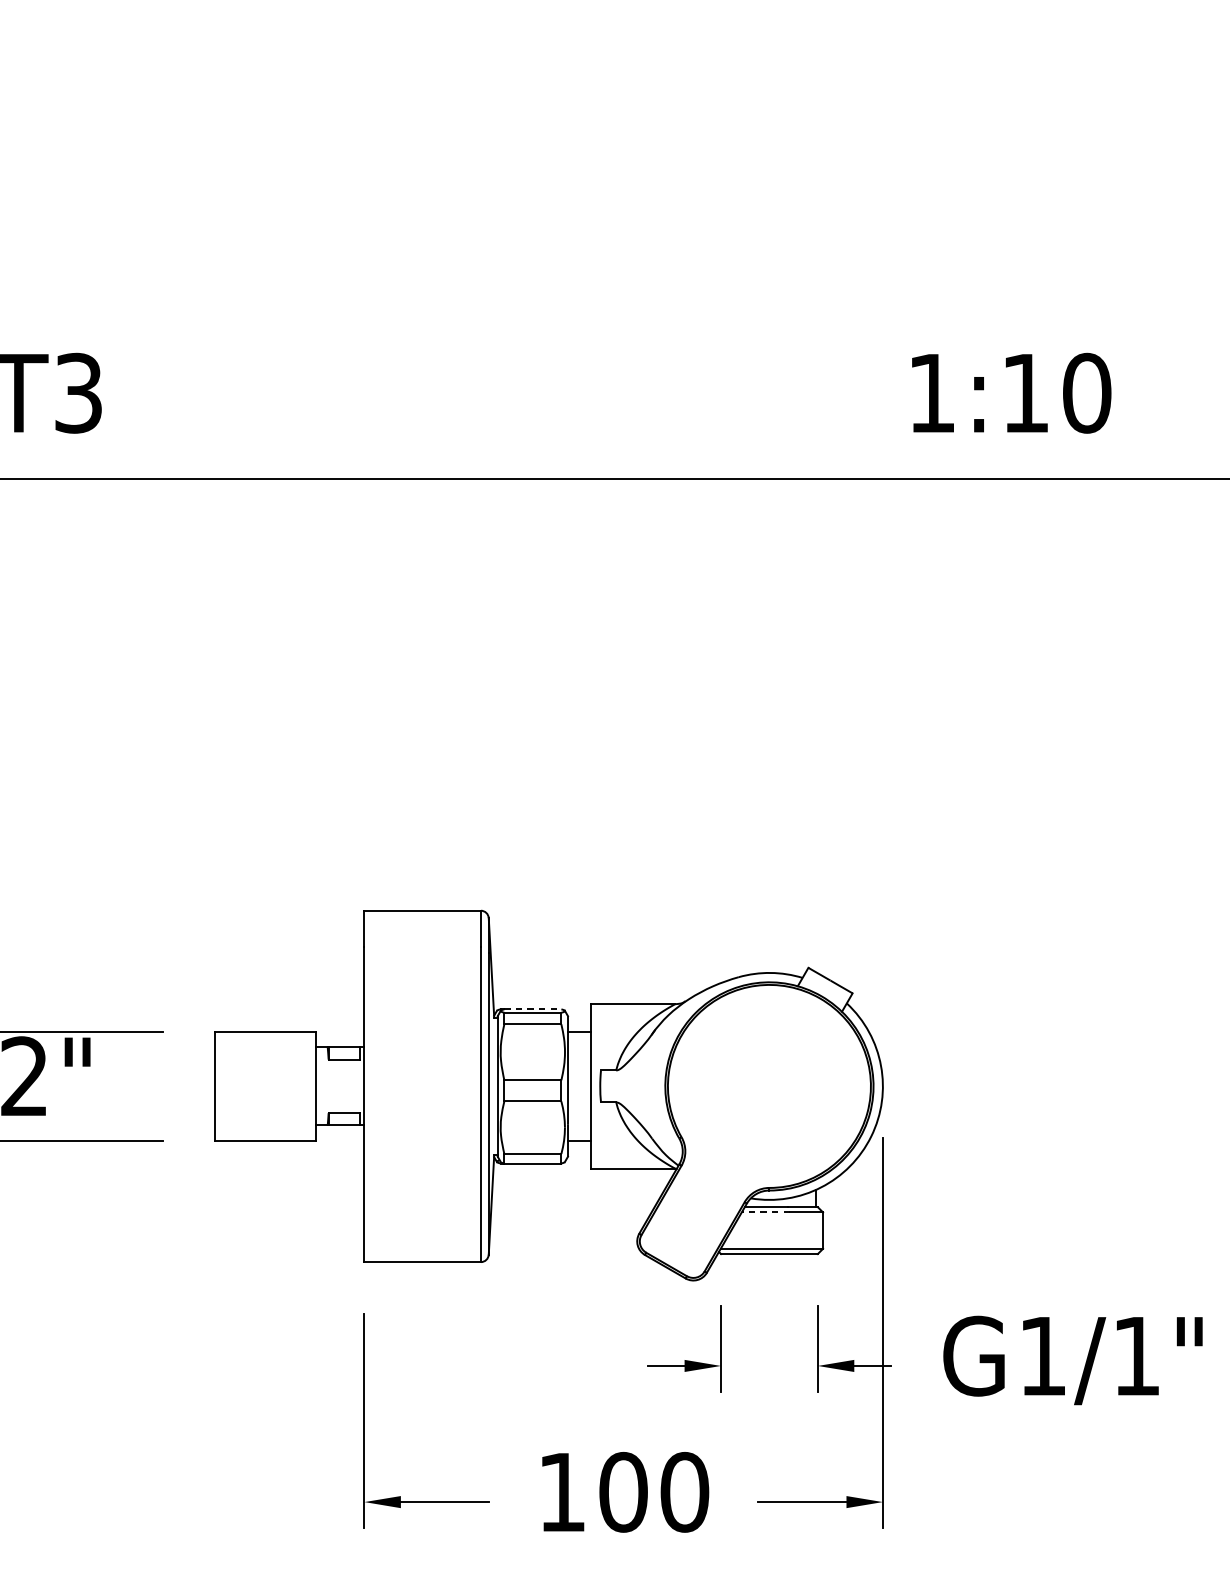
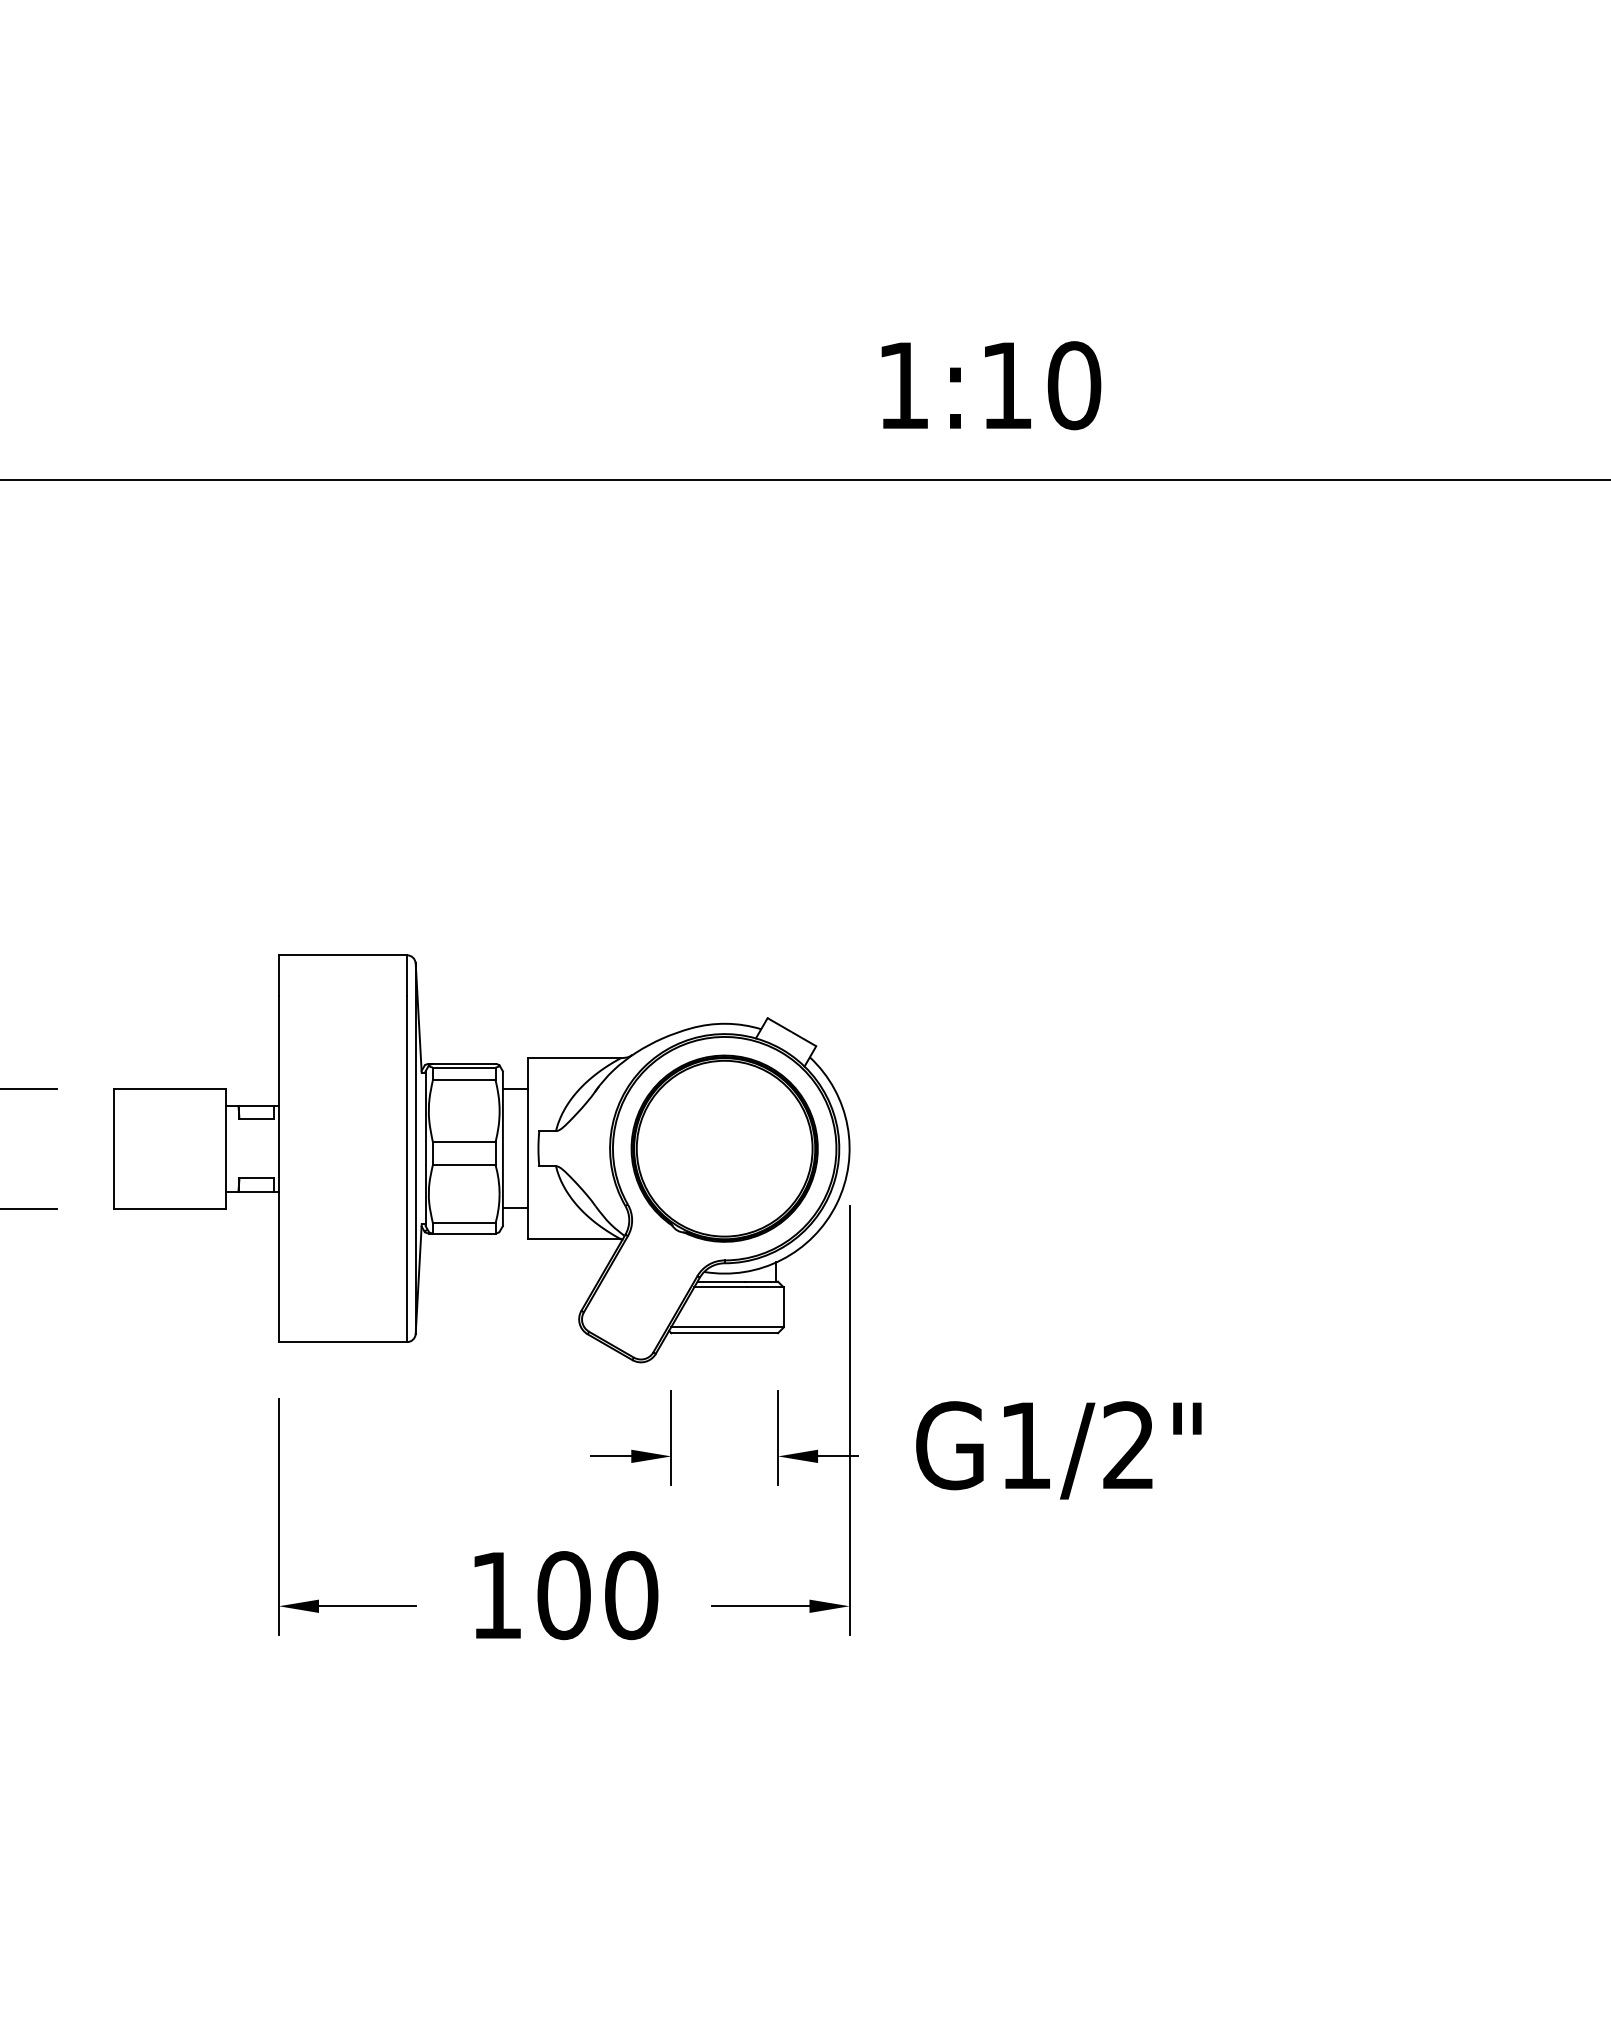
line: (533, 1009) -> (464, 1063), dashed -> solid
part: (769, 1086) -> (724, 1148), added
line: (765, 1212) -> (720, 1287), dashed -> solid
text: (1136, 1355) -> (1128, 1444), G1/1" -> G1/2"

